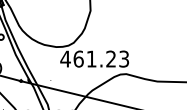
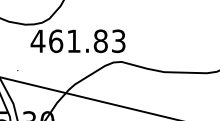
text: (111, 58) -> (101, 40), 461.23 -> 461.83

